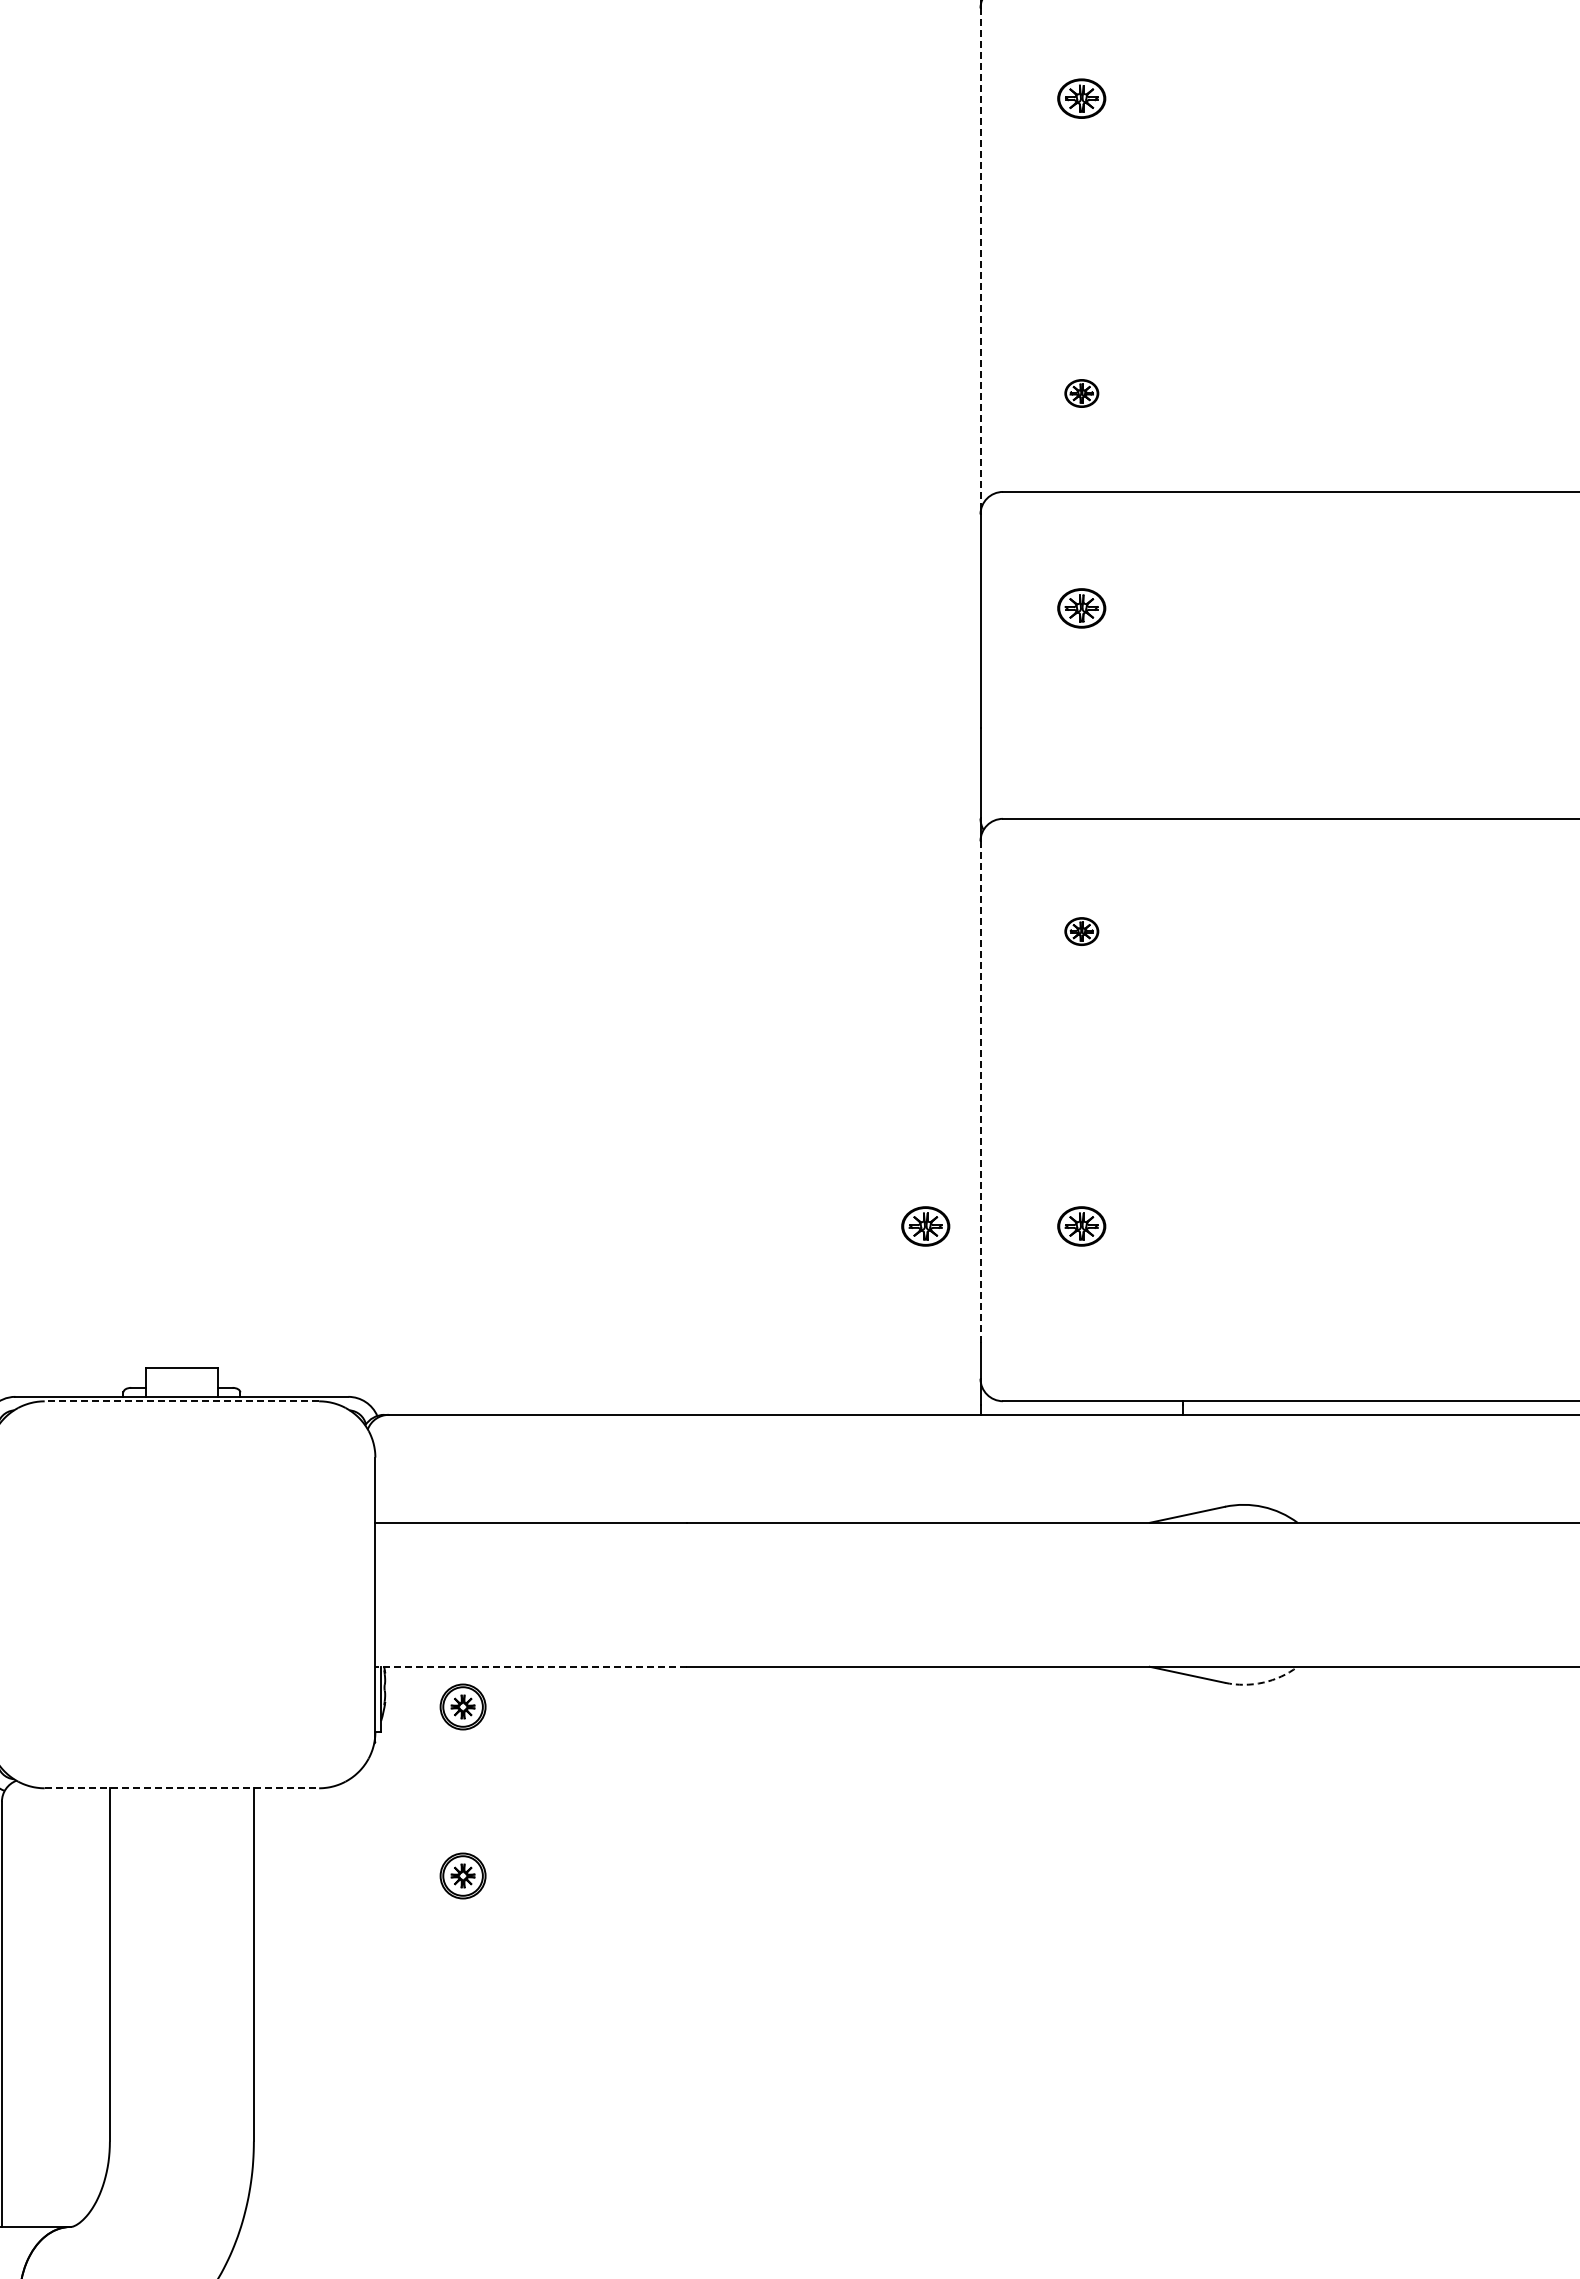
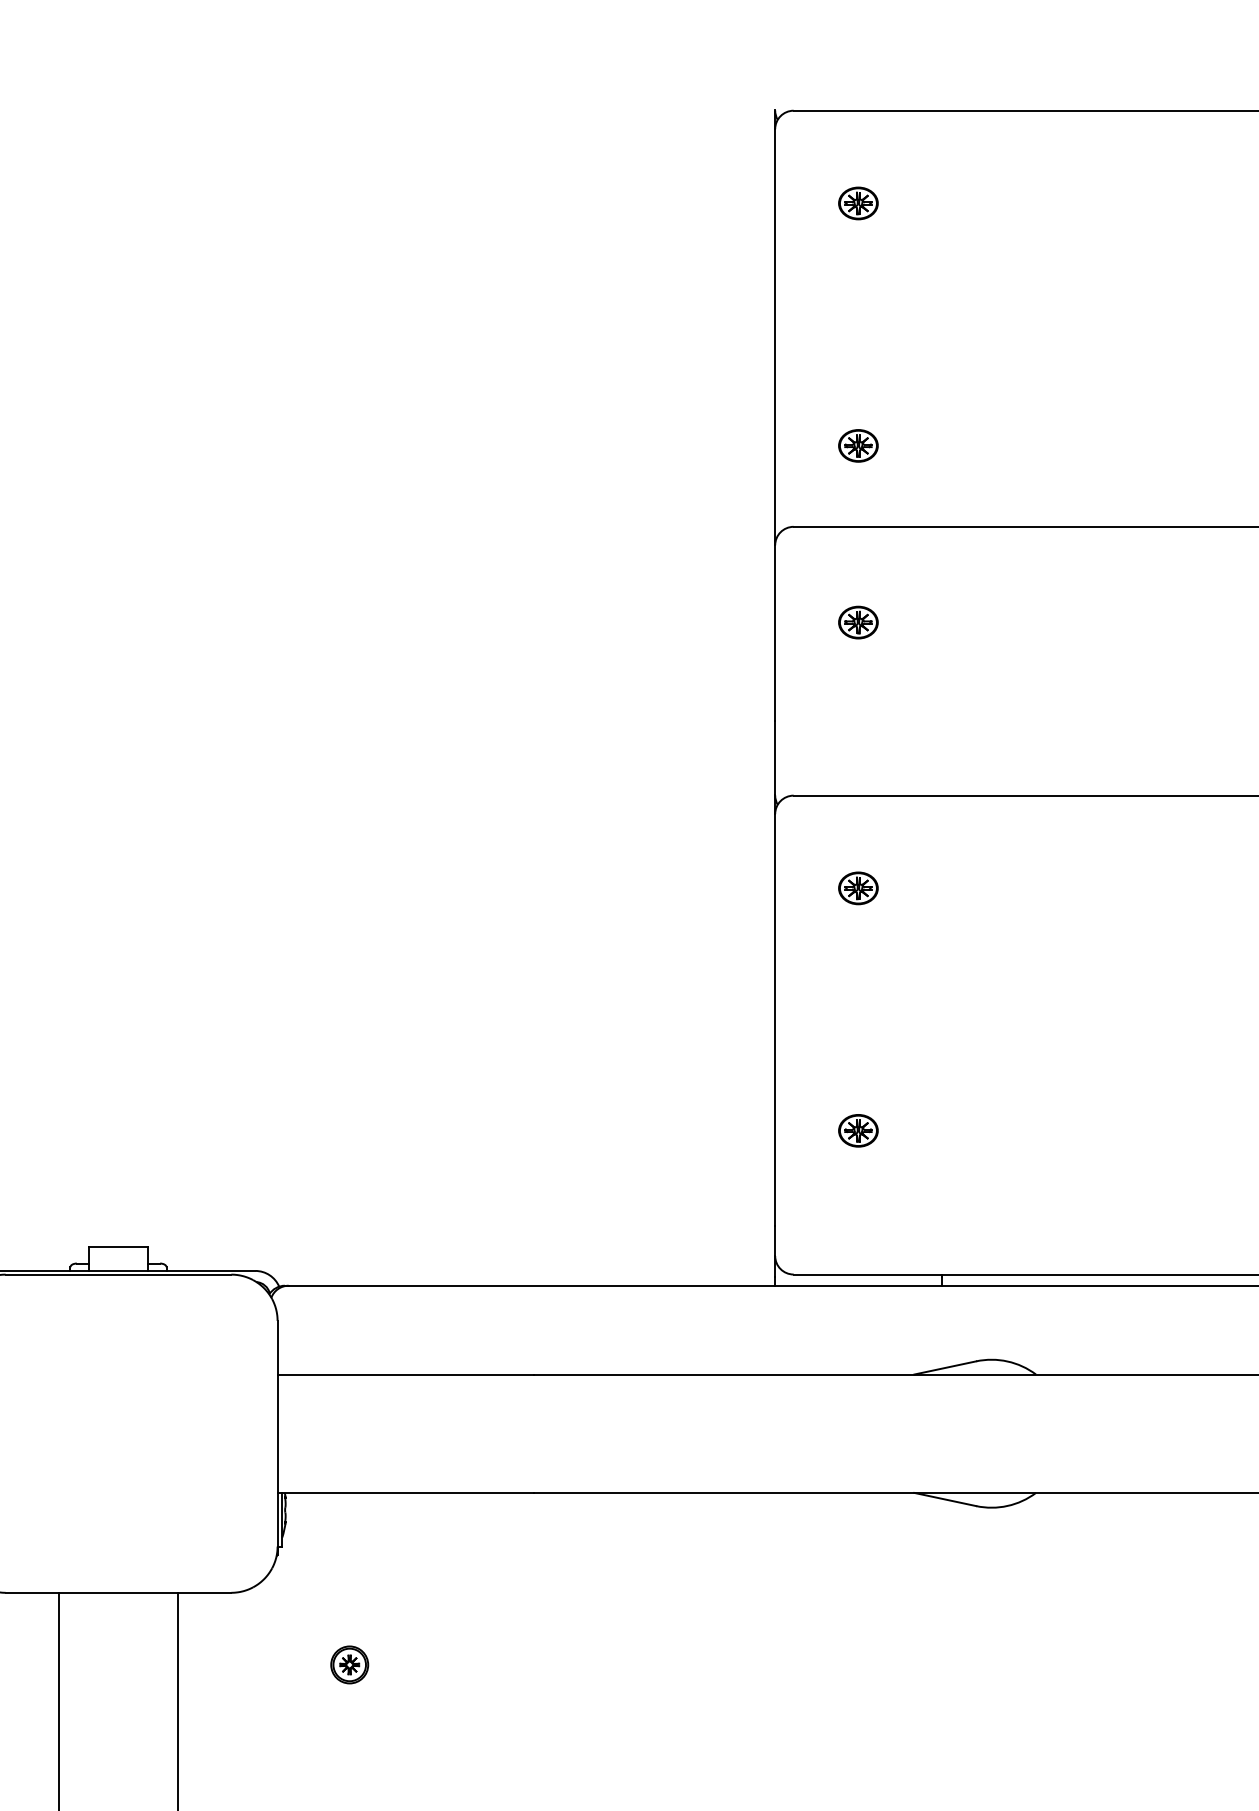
line: (980, 259) -> (775, 335), dashed -> solid
part: (1081, 393) -> (858, 445), size x1.43
part: (1081, 931) -> (858, 888), size x1.43
line: (980, 1091) -> (775, 1019), dashed -> solid
part: (925, 1226) -> (729, 1130), removed
line: (181, 1401) -> (118, 1274), dashed -> solid
line: (531, 1666) -> (405, 1492), dashed -> solid
arc: (1263, 1682) -> (1007, 1505), dashed -> solid
part: (462, 1706) -> (349, 1525), removed
line: (182, 1788) -> (118, 1592), dashed -> solid

